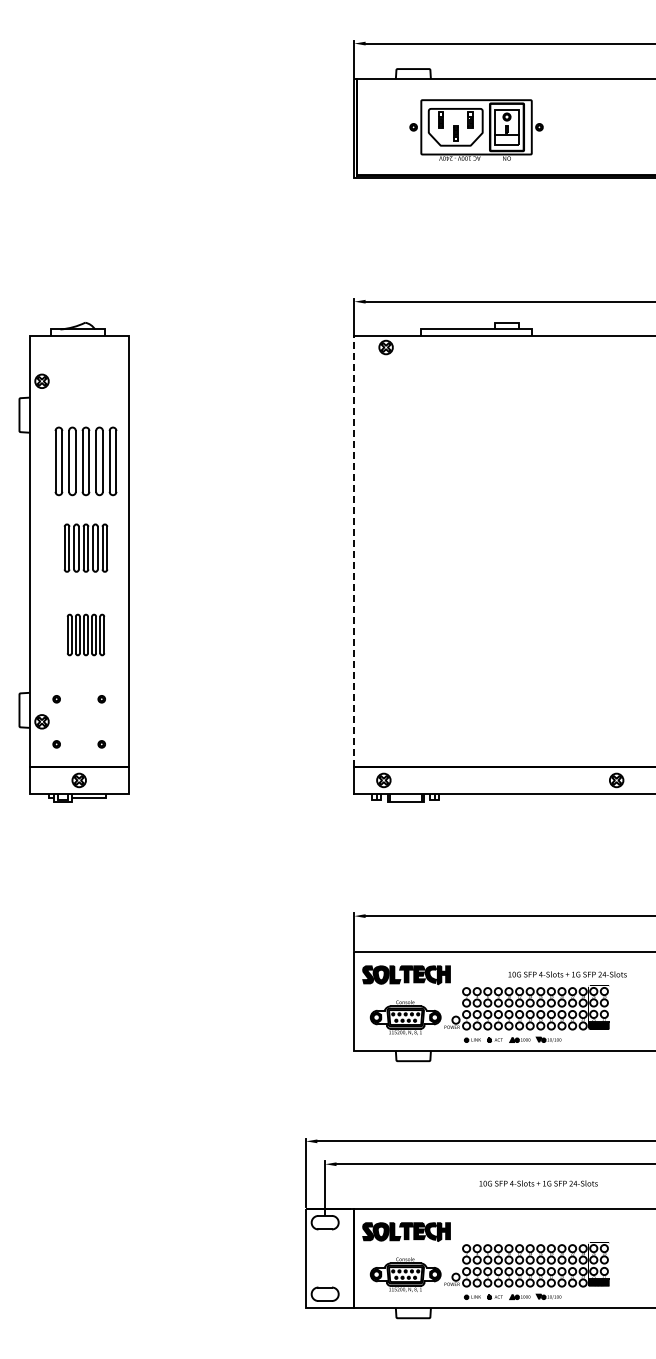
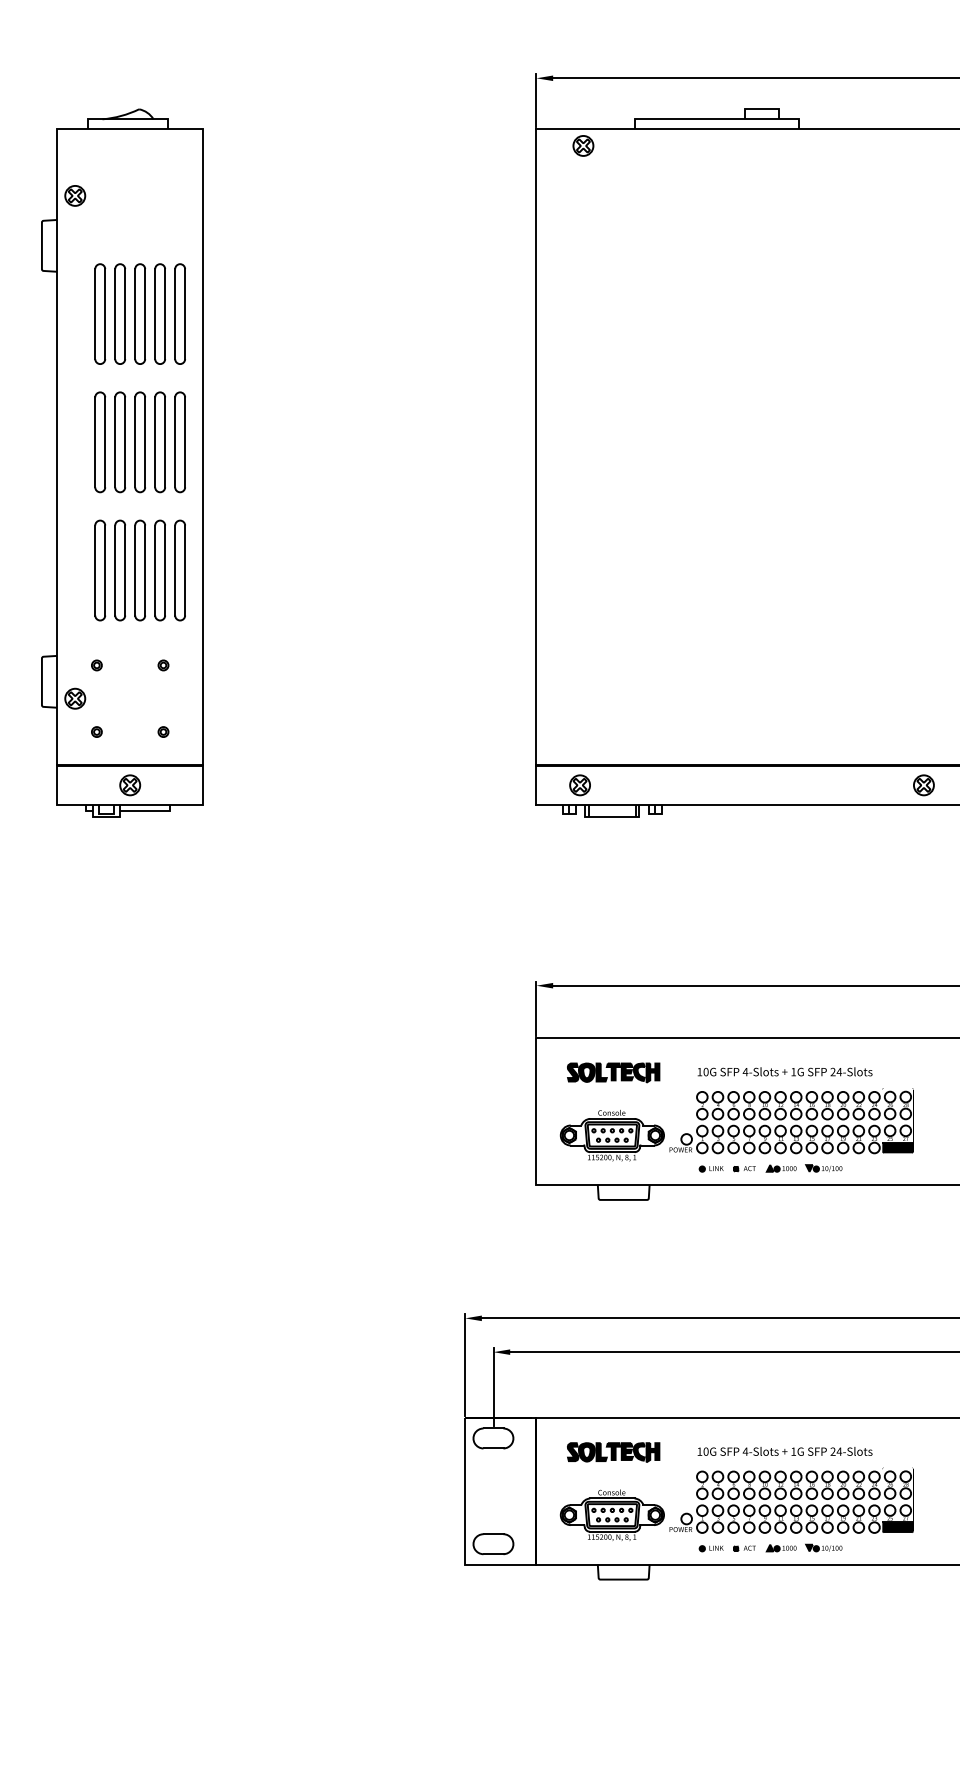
part: (85, 547) -> (139, 441), size x1.43
line: (354, 551) -> (536, 447), dashed -> solid
part: (85, 634) -> (139, 569), size x1.67
part: (406, 974) -> (613, 1071), size x0.71
text: (567, 974) -> (784, 1071), moved
text: (538, 1183) -> (784, 1451), moved
part: (406, 1232) -> (613, 1452), size x0.71

